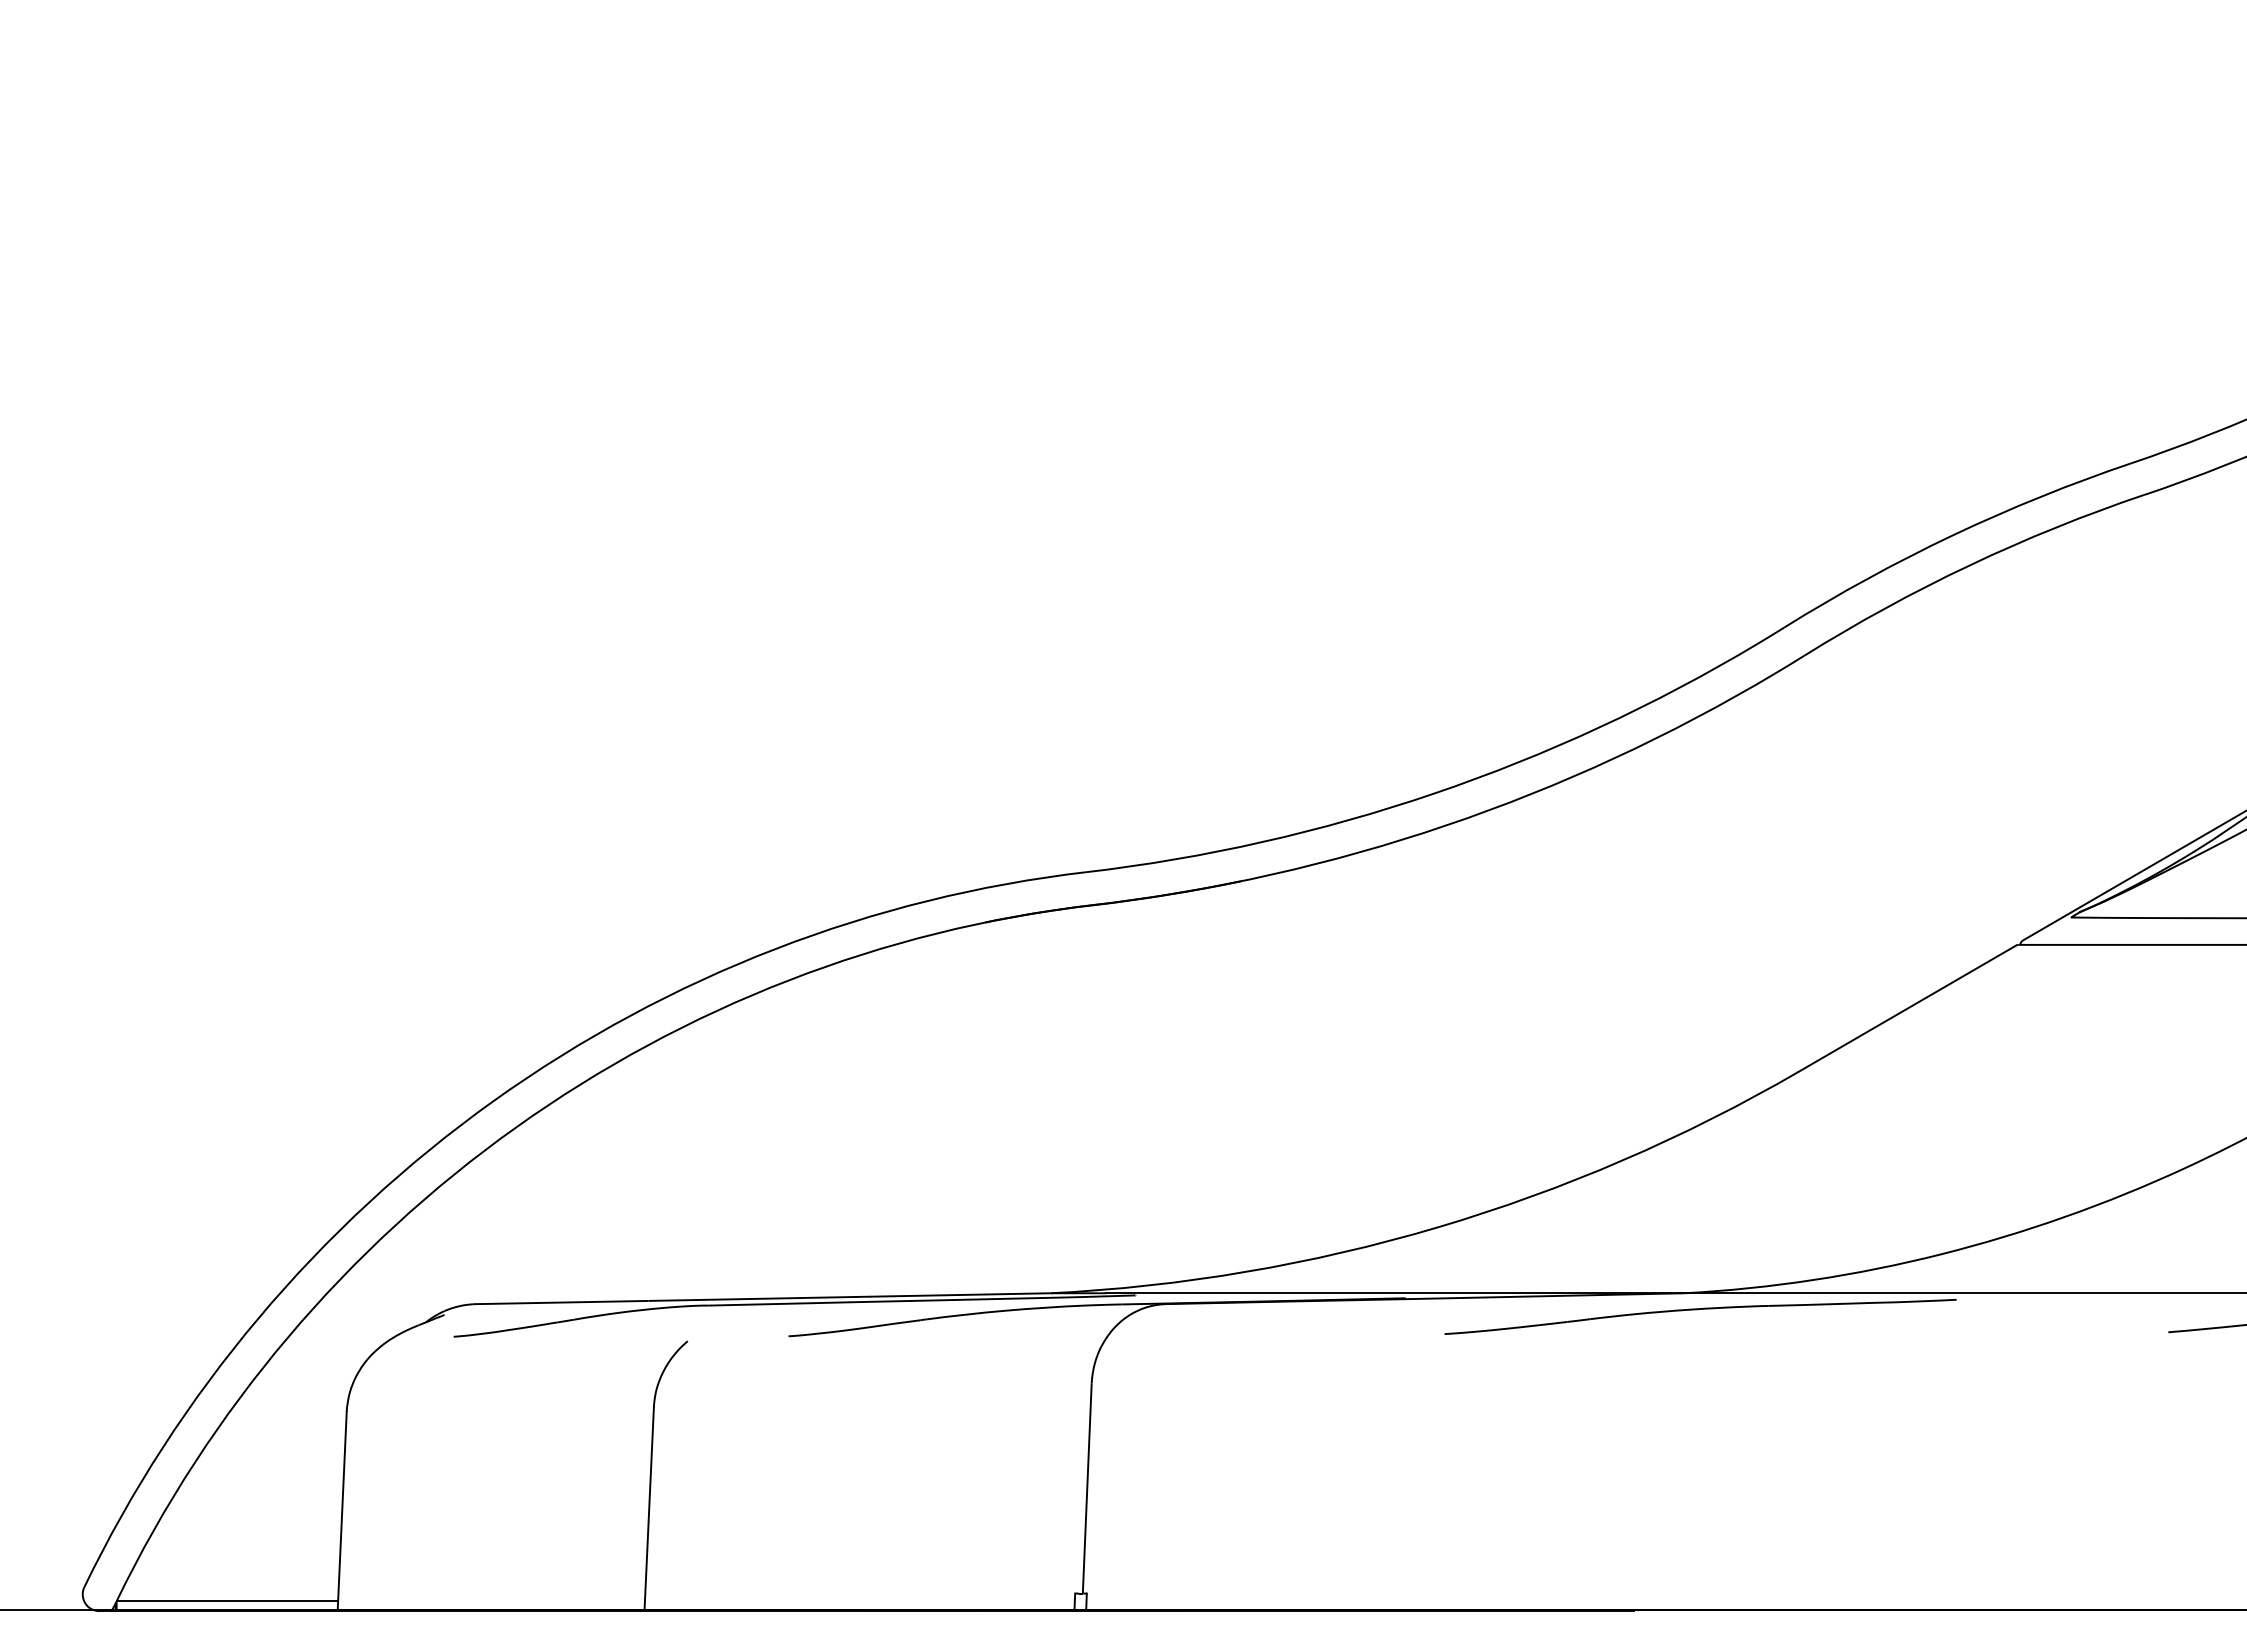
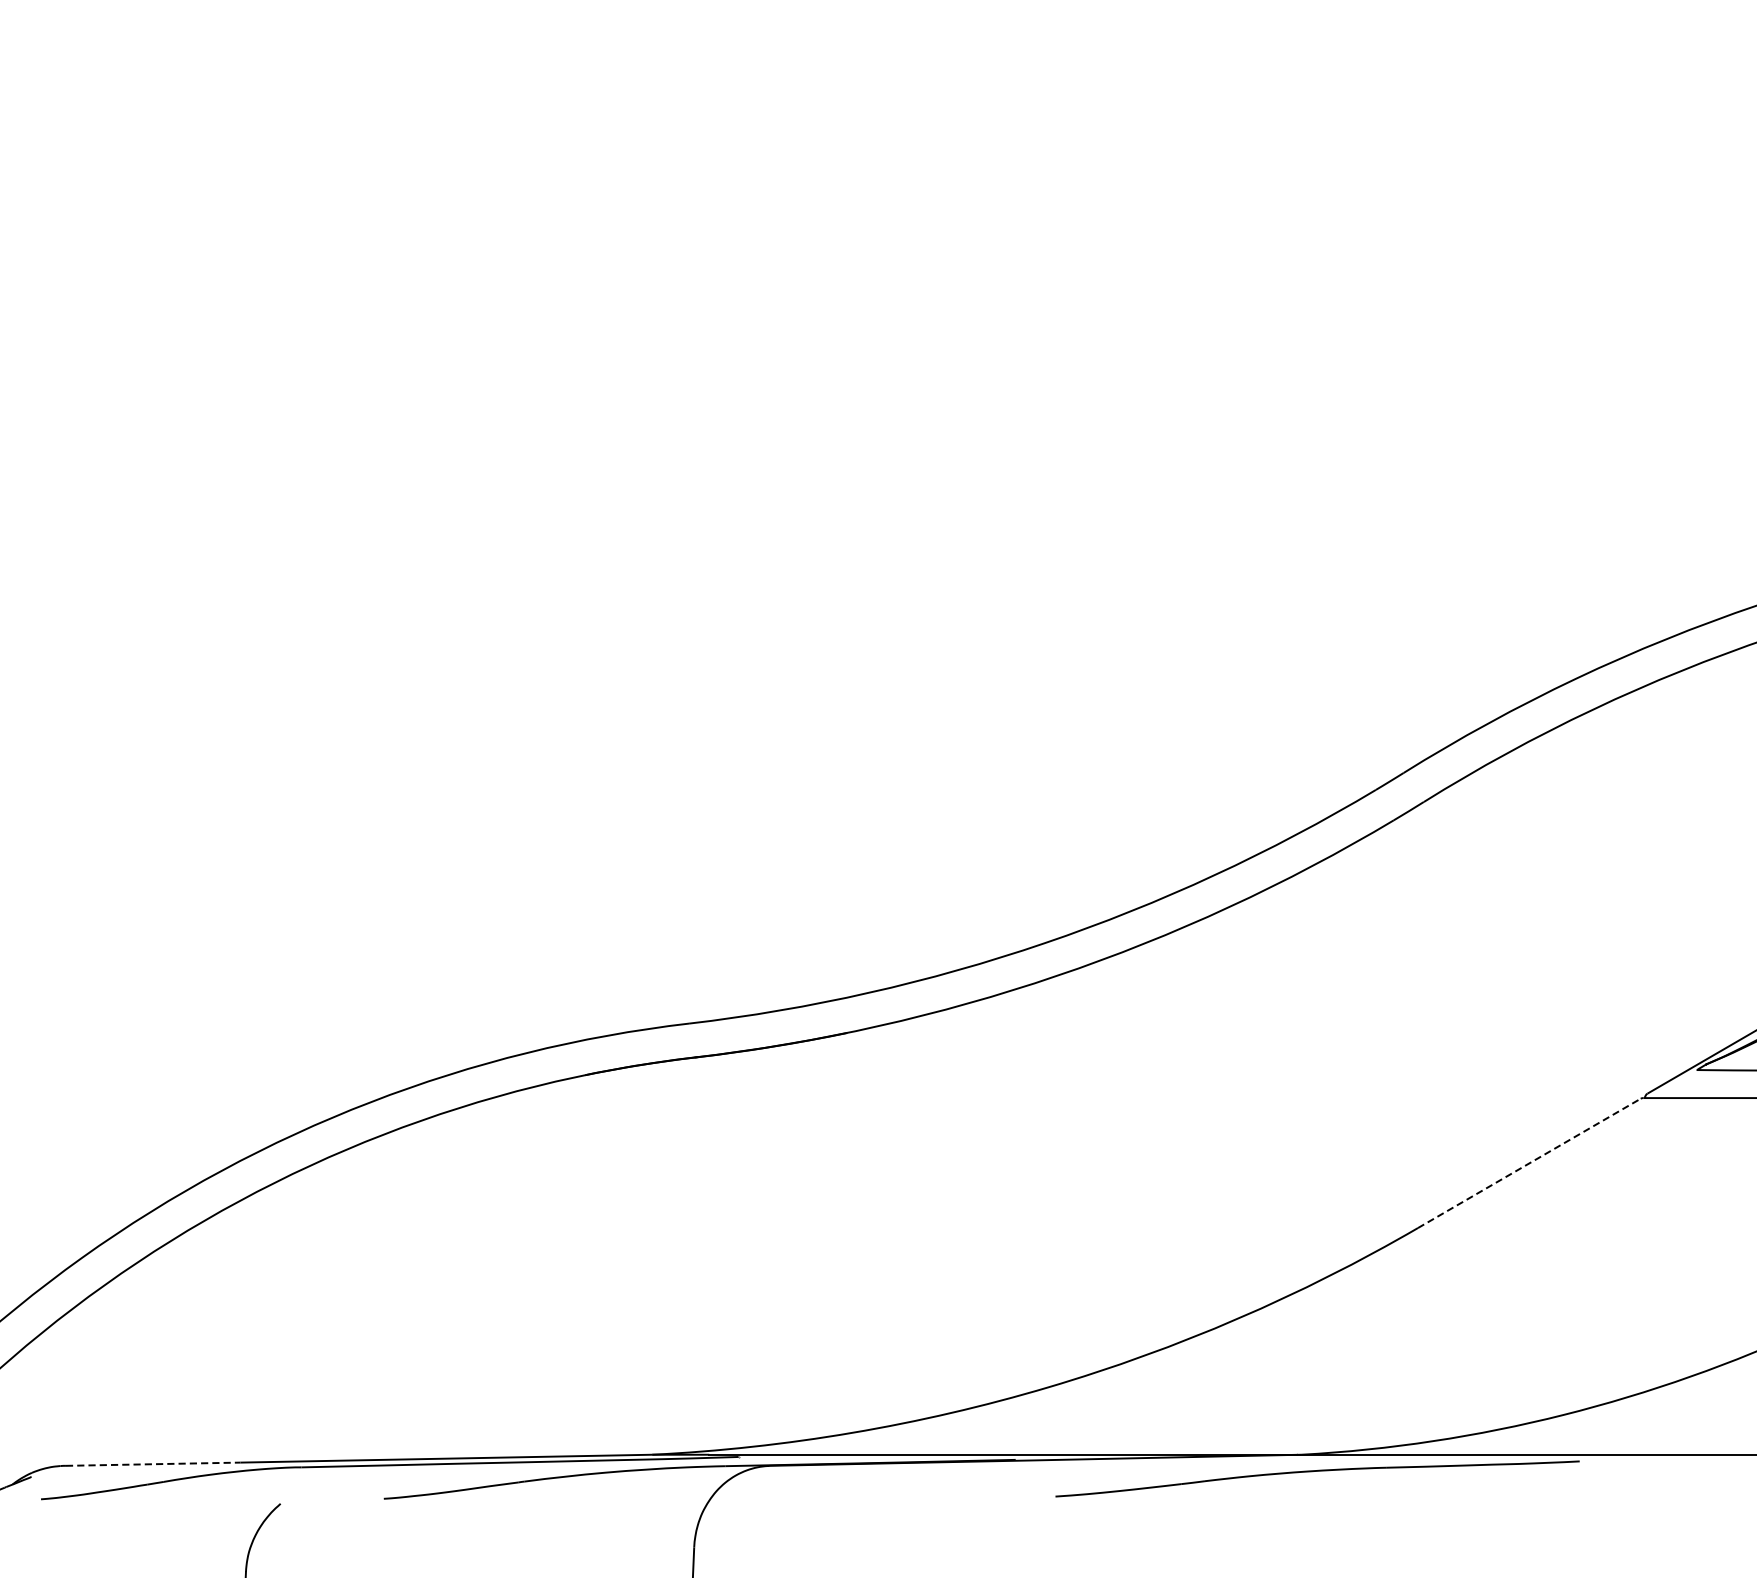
line: (1907, 1008) -> (1529, 1163), solid -> dashed
line: (563, 1302) -> (153, 1464), solid -> dashed

